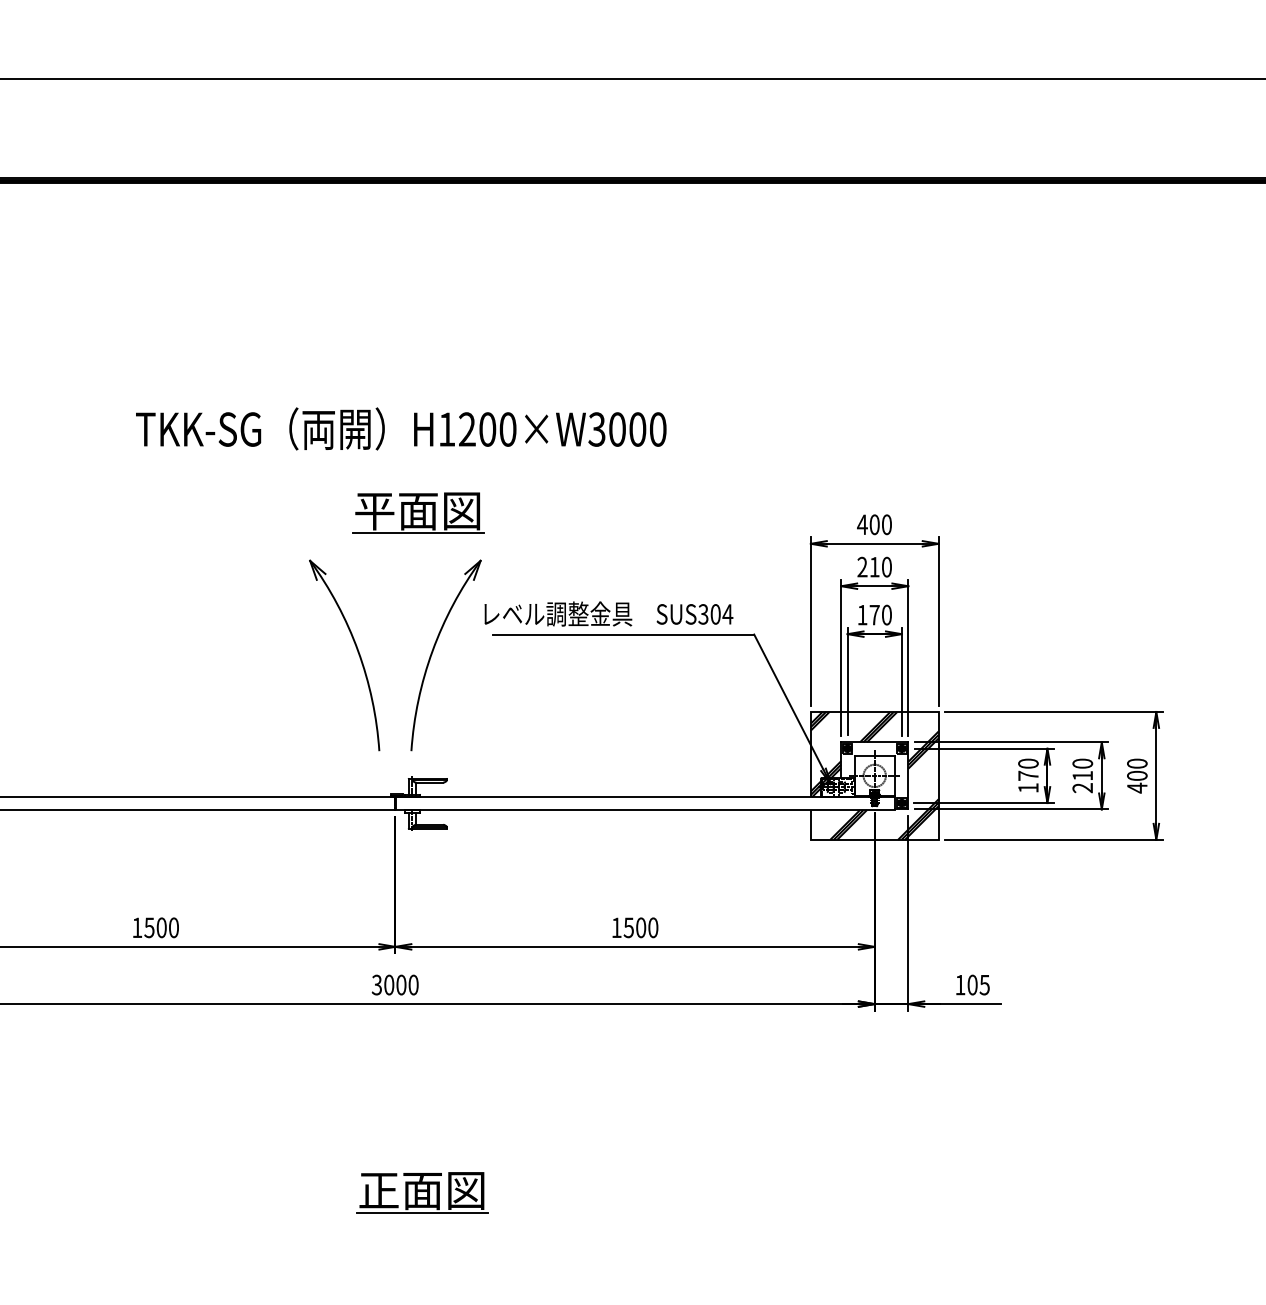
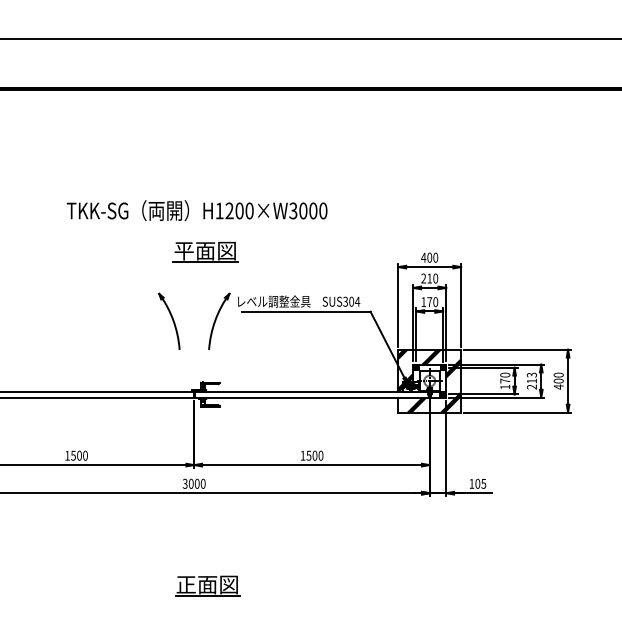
part: (344, 654) -> (169, 321), size x0.6
part: (446, 654) -> (219, 321), size x0.6
text: (1081, 762) -> (531, 374), 210 -> 213

